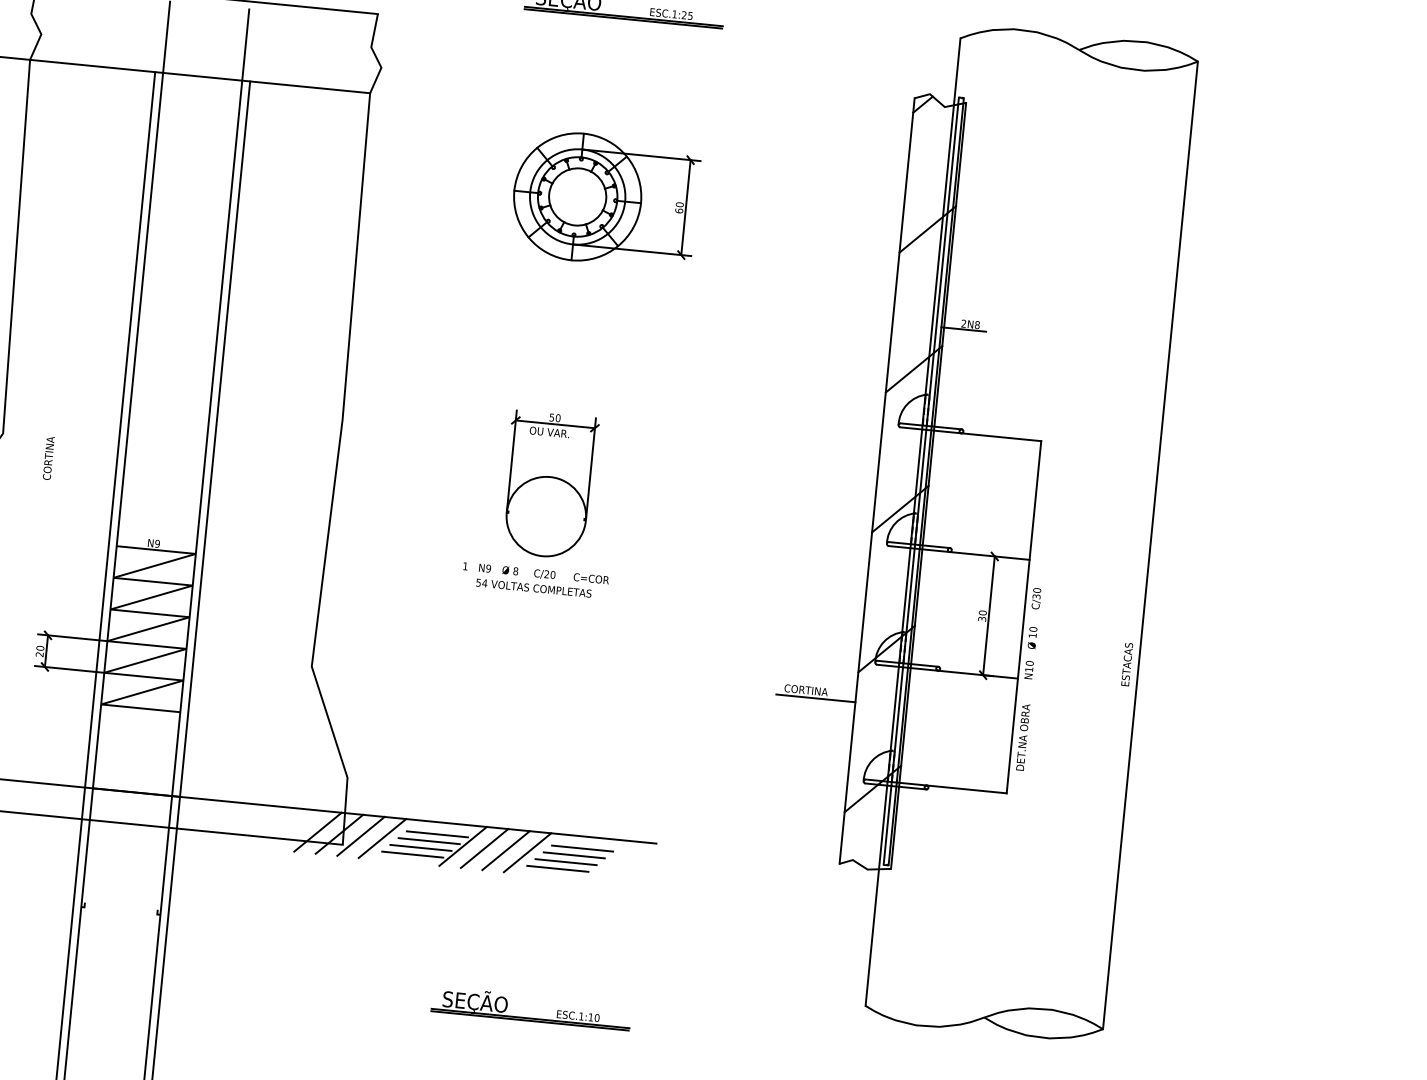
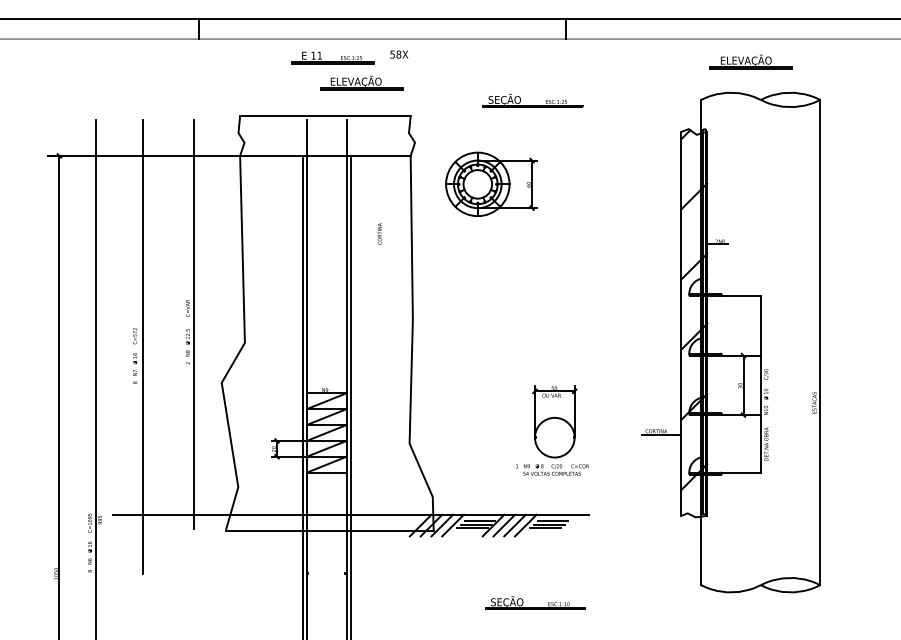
part: (605, 197) -> (491, 183), moved
text: (48, 457) -> (379, 233), moved
part: (543, 501) -> (552, 430), moved
line: (411, 855) -> (468, 532), removed
line: (557, 869) -> (541, 532), removed

